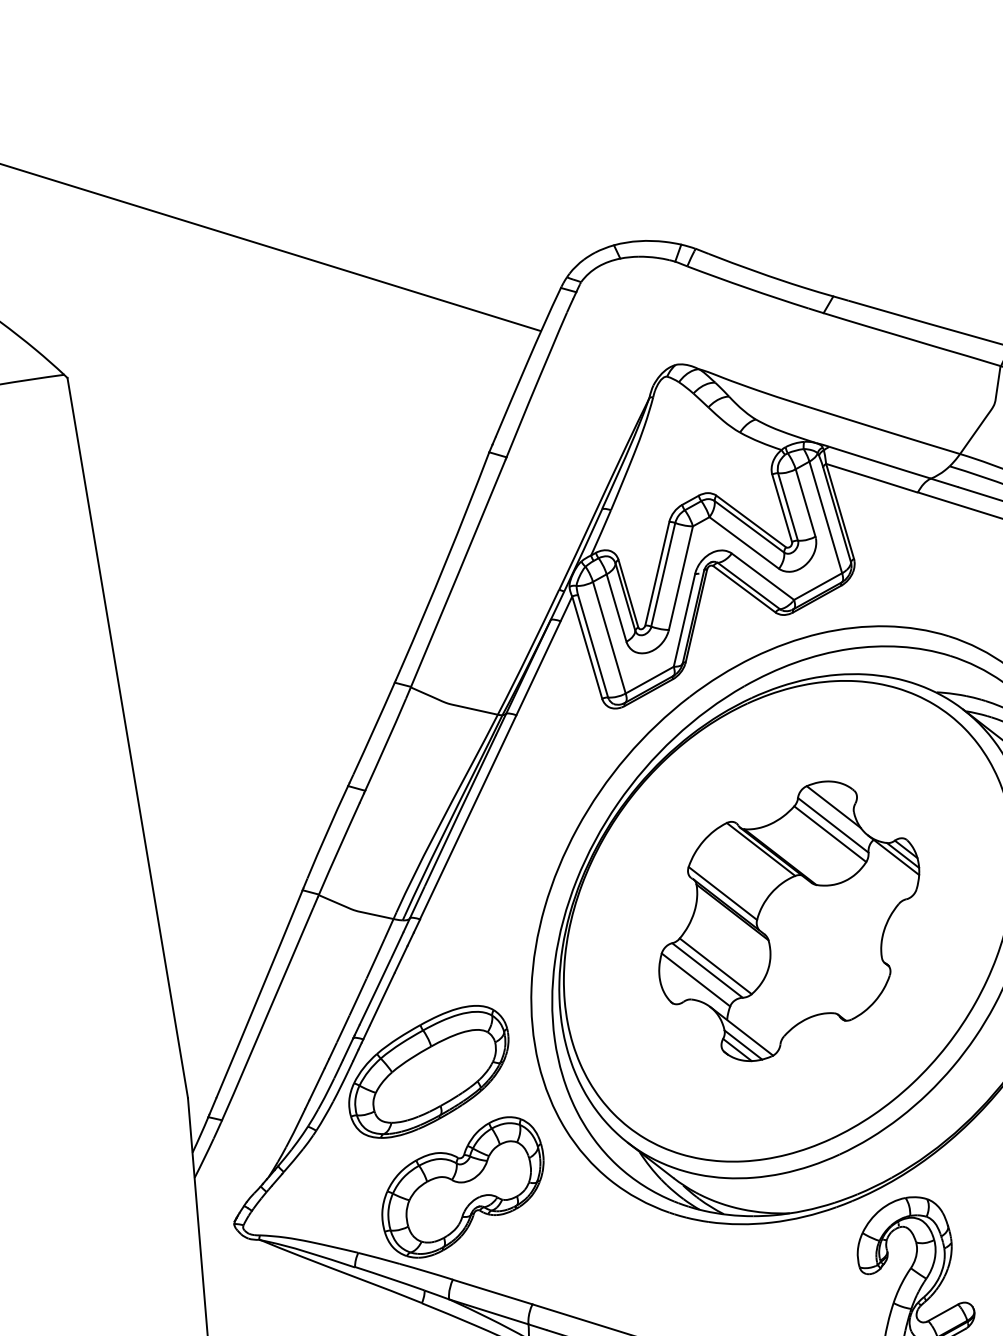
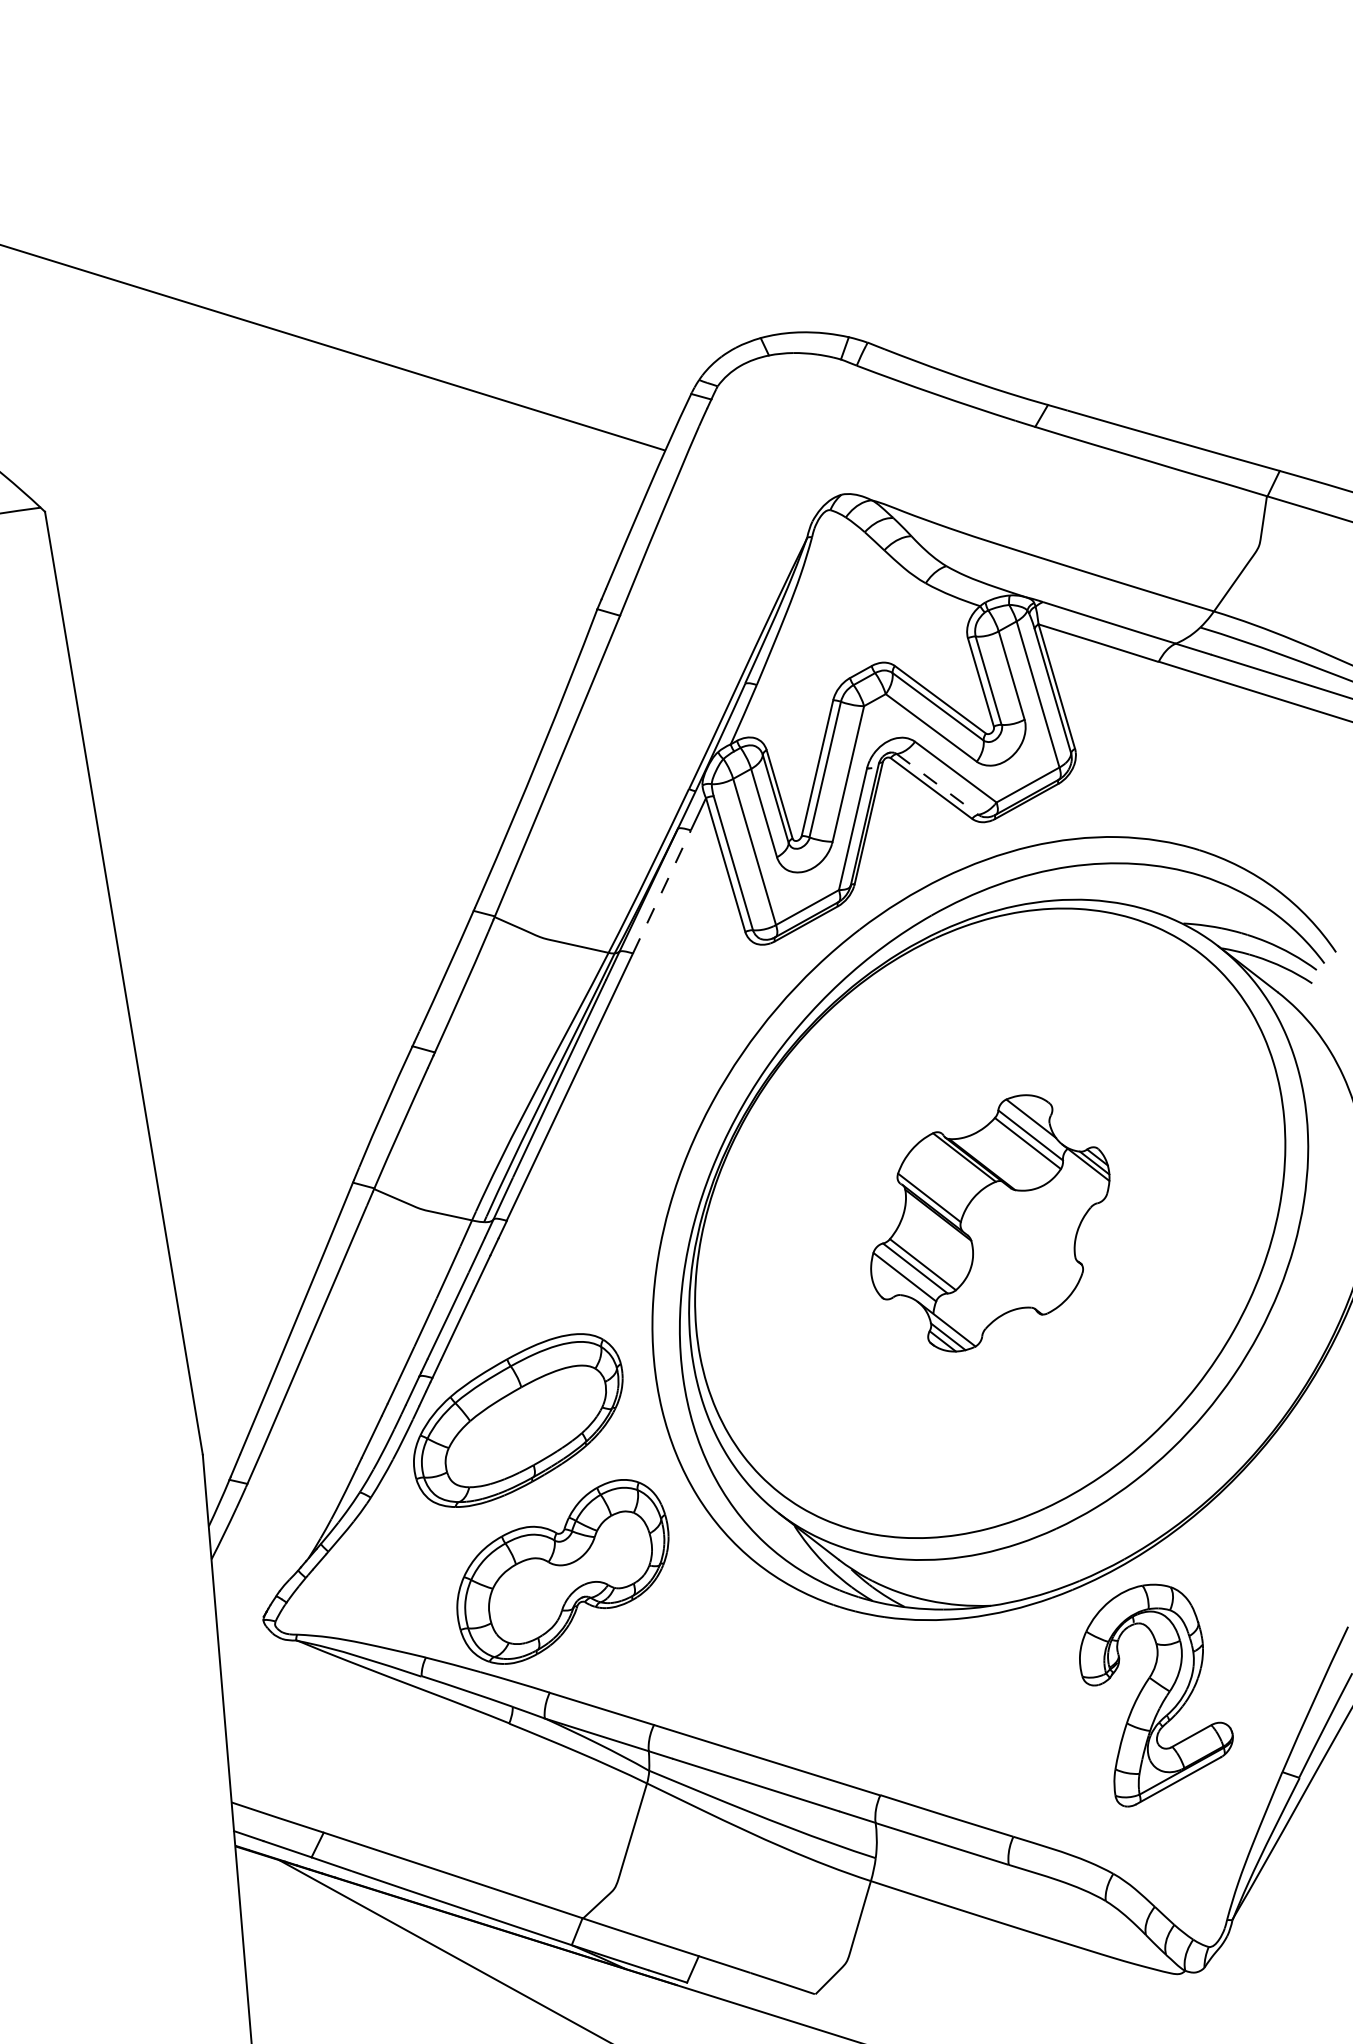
line: (748, 586) -> (937, 784), solid -> dashed
line: (538, 667) -> (662, 891), solid -> dashed
part: (789, 921) -> (990, 1223), size x0.7

